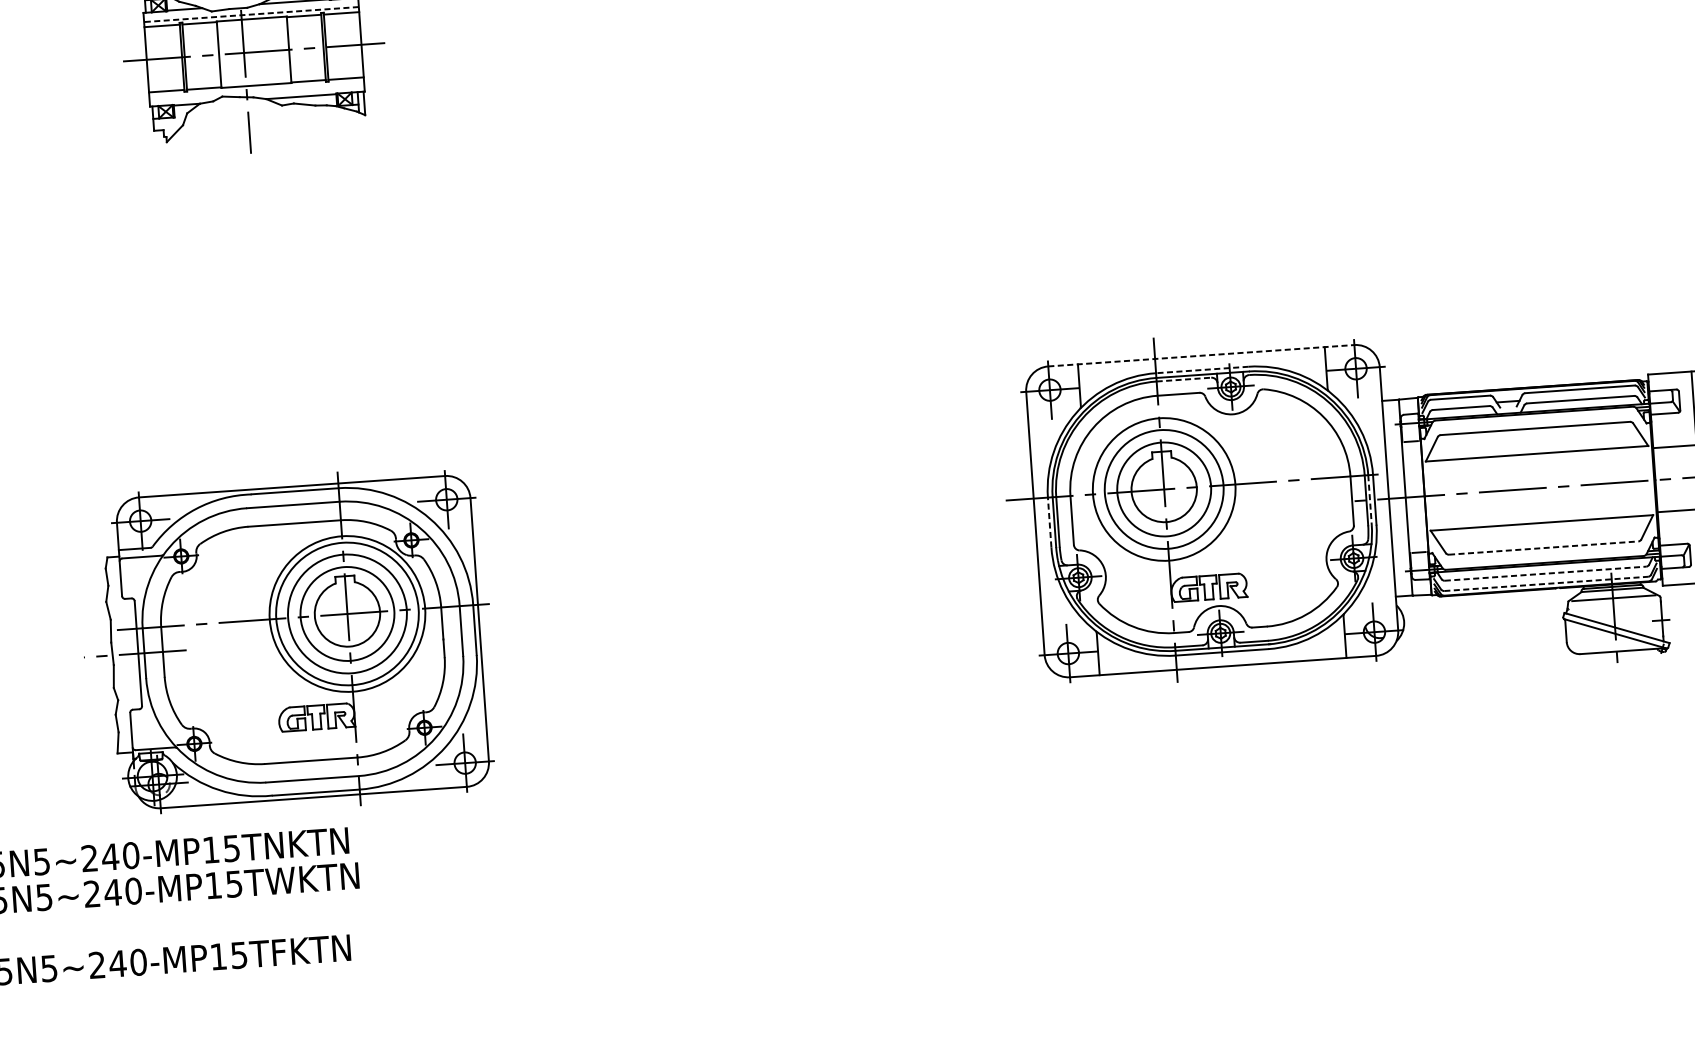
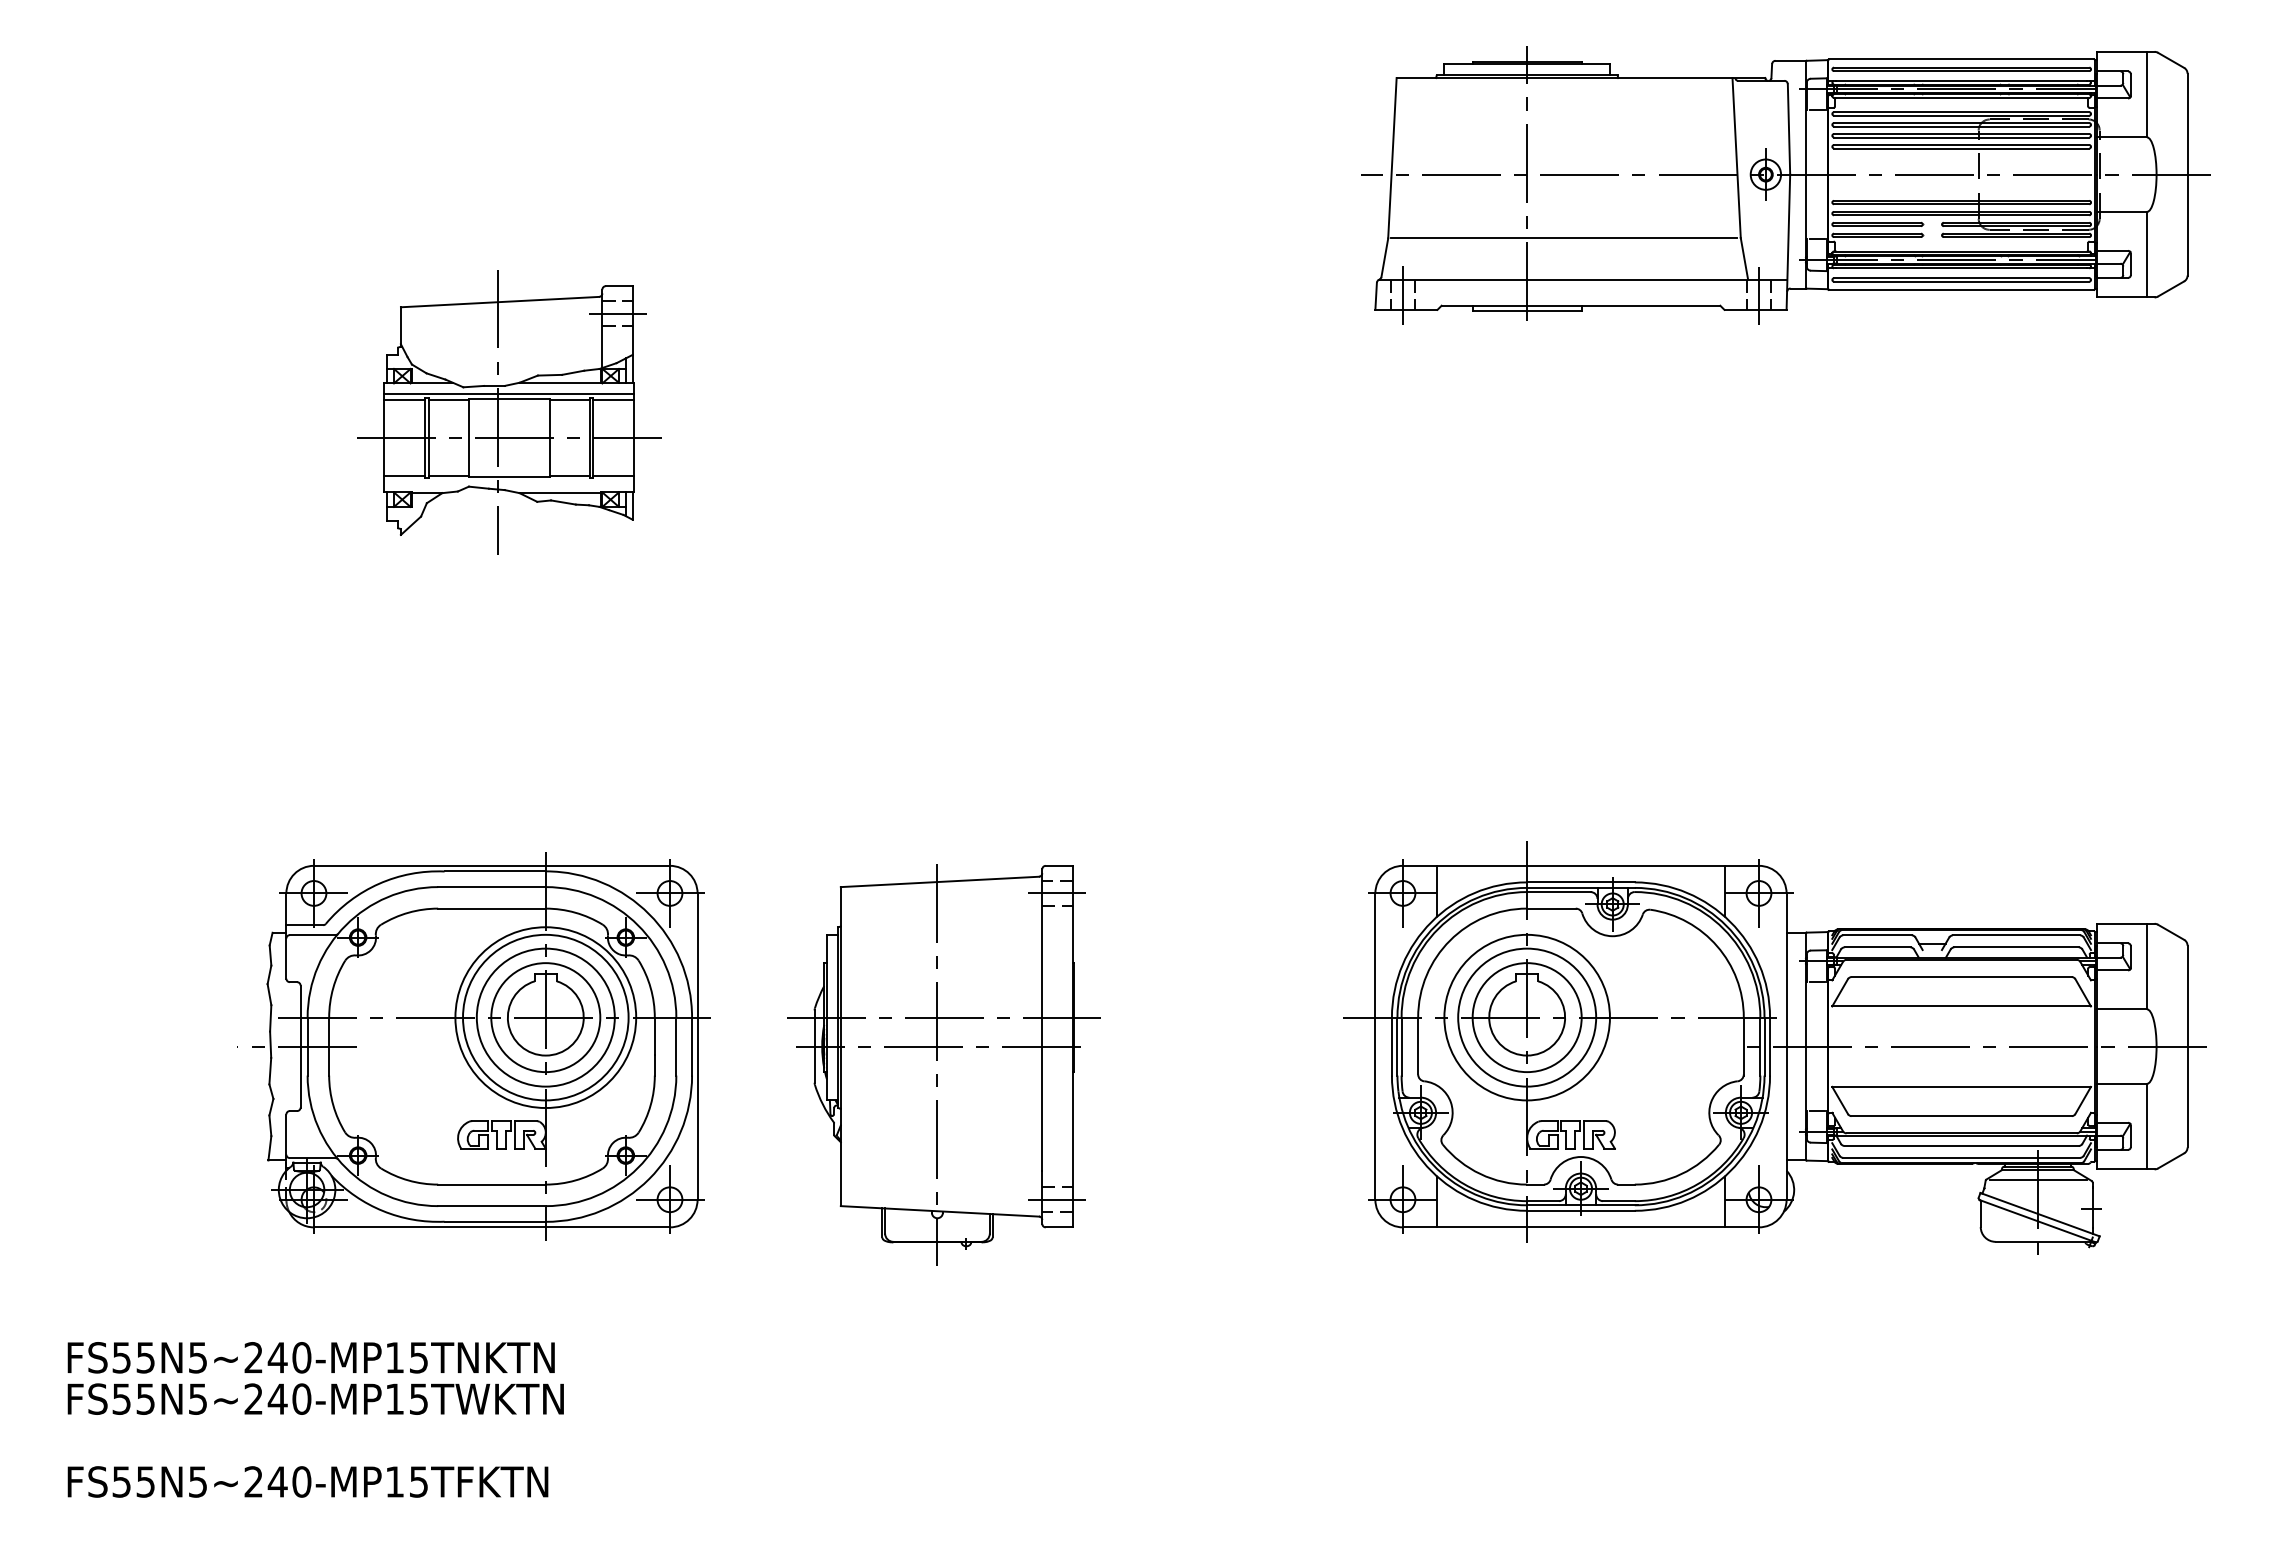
line: (251, 14) -> (509, 394), dashed -> solid
line: (1201, 355) -> (1581, 865), dashed -> solid
line: (1201, 370) -> (1580, 882), dashed -> solid
line: (1183, 380) -> (1558, 892), dashed -> solid
line: (1369, 500) -> (1764, 1046), dashed -> solid
line: (1049, 522) -> (1391, 1046), dashed -> solid
line: (1544, 548) -> (1962, 1116), dashed -> solid
part: (665, 564) -> (943, 1064), added
line: (1546, 573) -> (1962, 1145), dashed -> solid
line: (1546, 583) -> (1961, 1157), dashed -> solid
part: (287, 643) -> (473, 1046), moved

